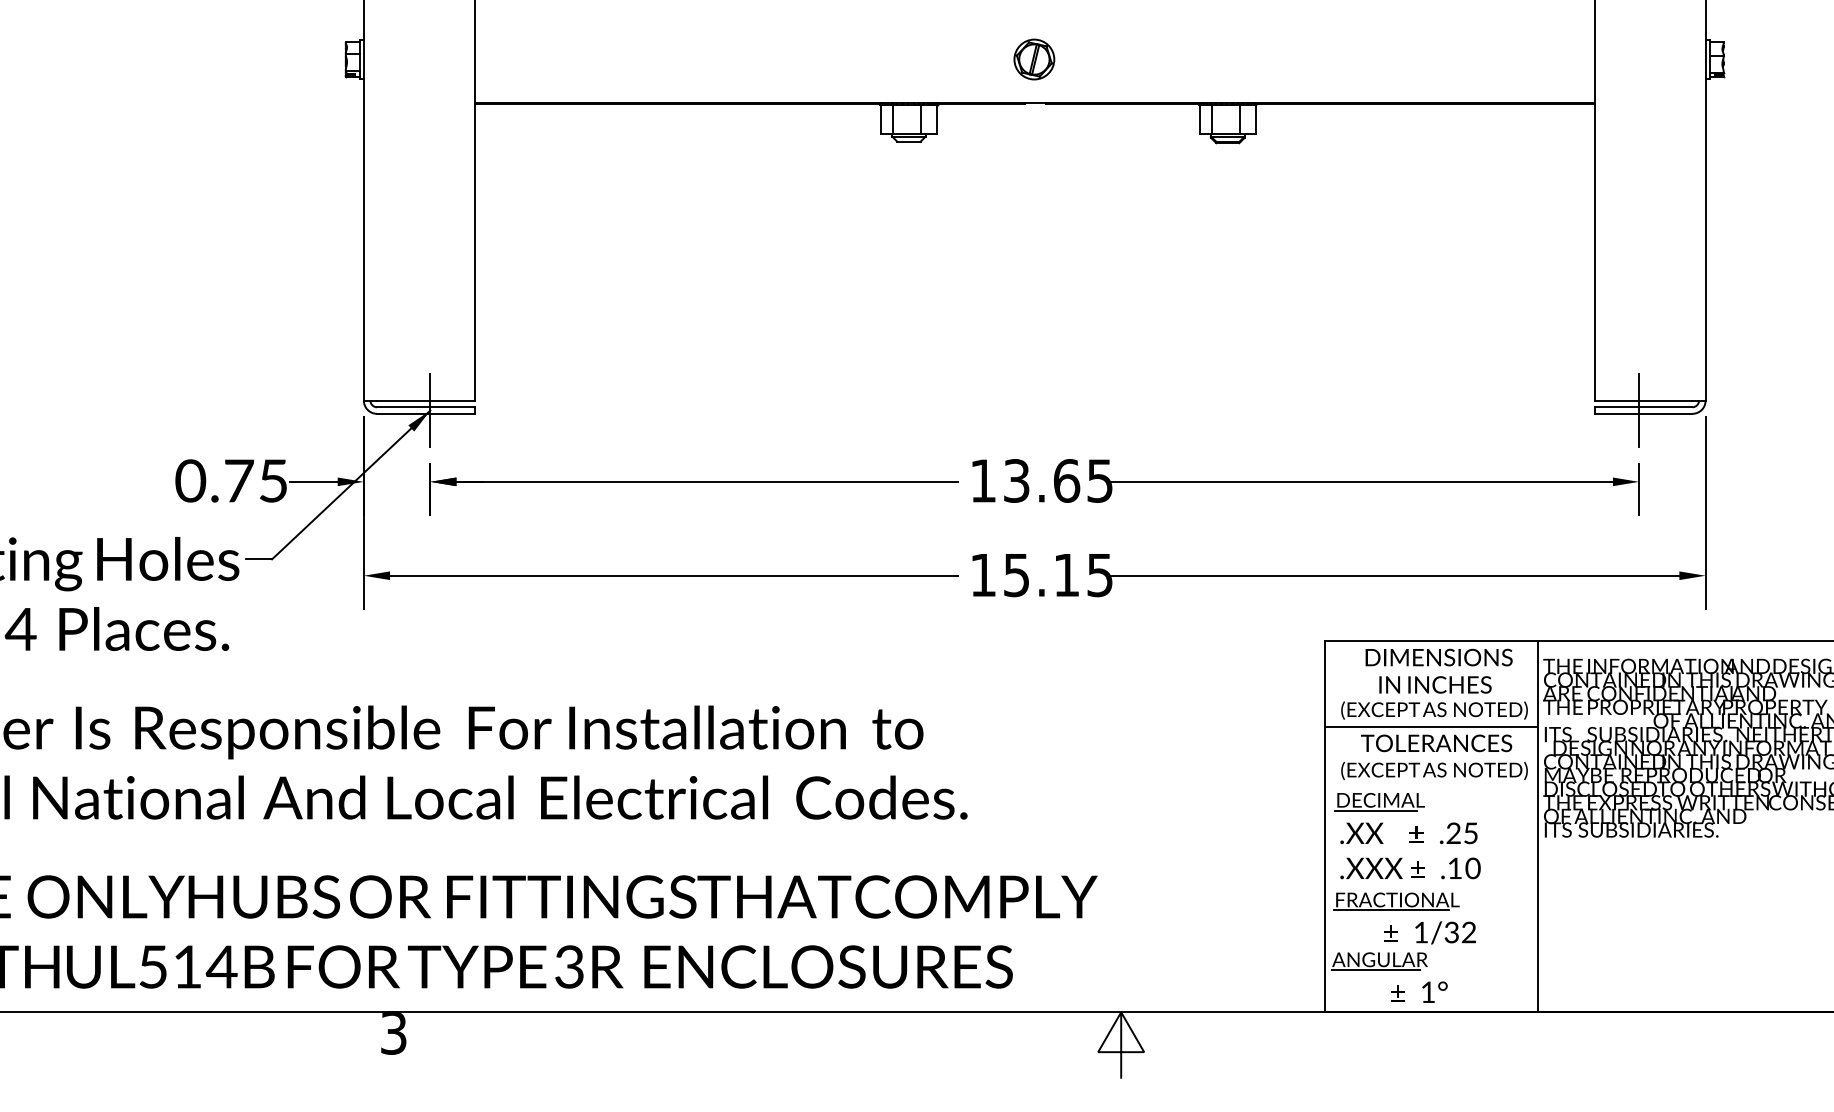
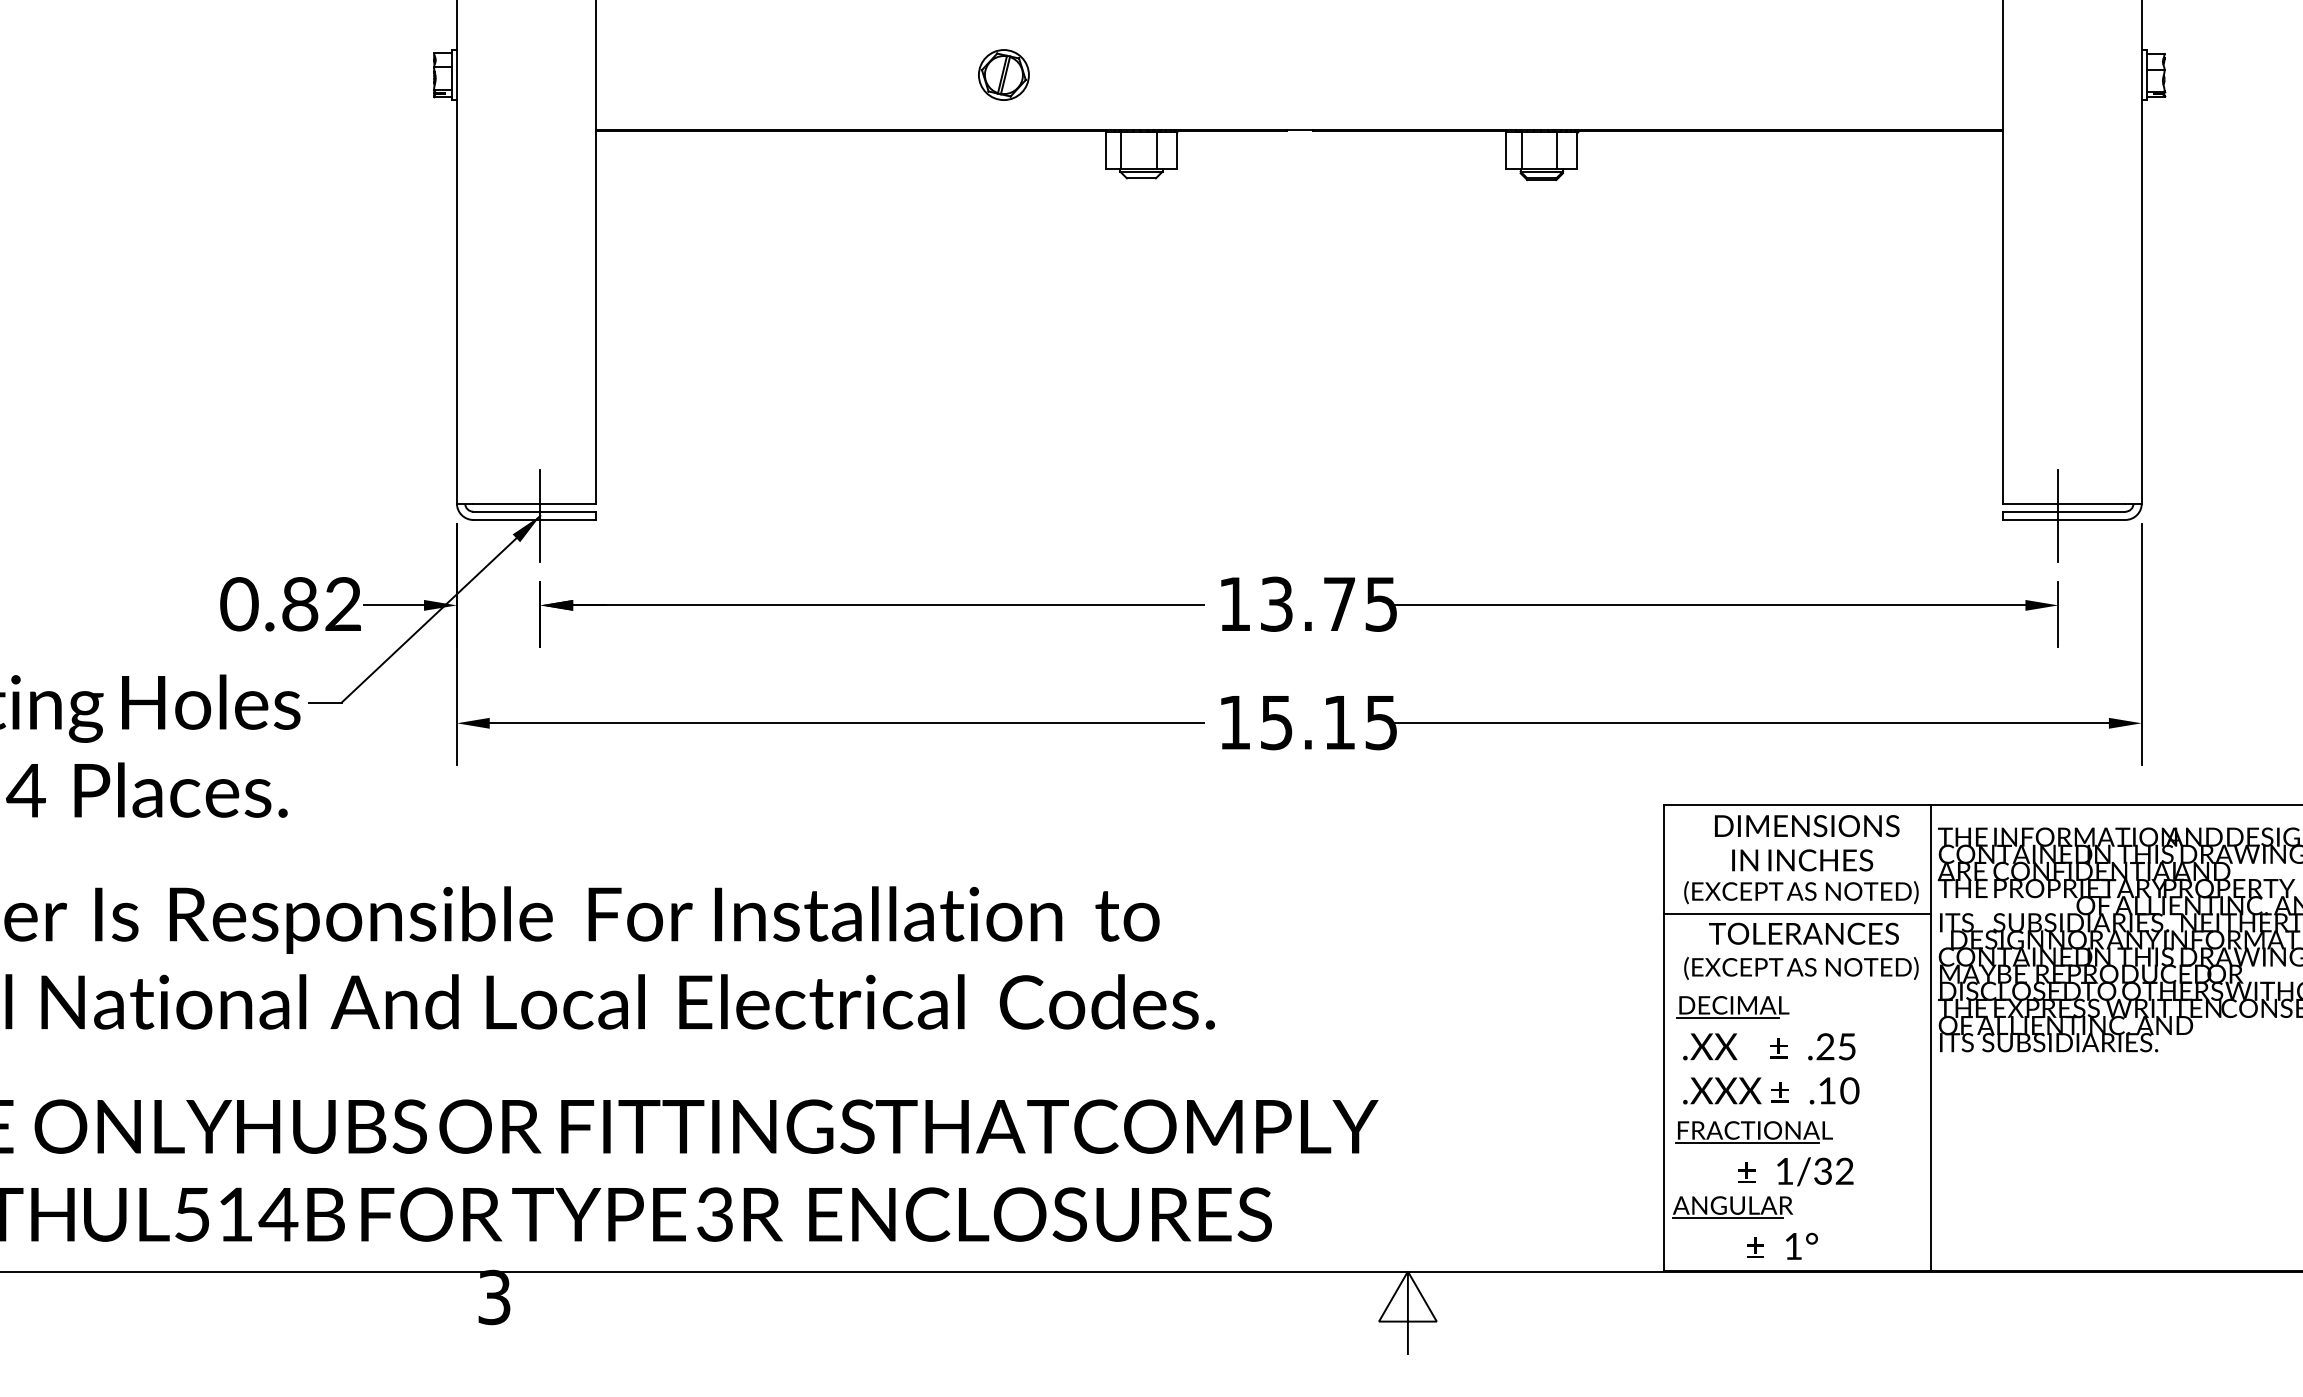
part: (1034, 59) -> (1003, 74), moved
text: (1066, 480) -> (1339, 603), 13.65 -> 13.75
text: (256, 481) -> (321, 604), 0.75 -> 0.82

